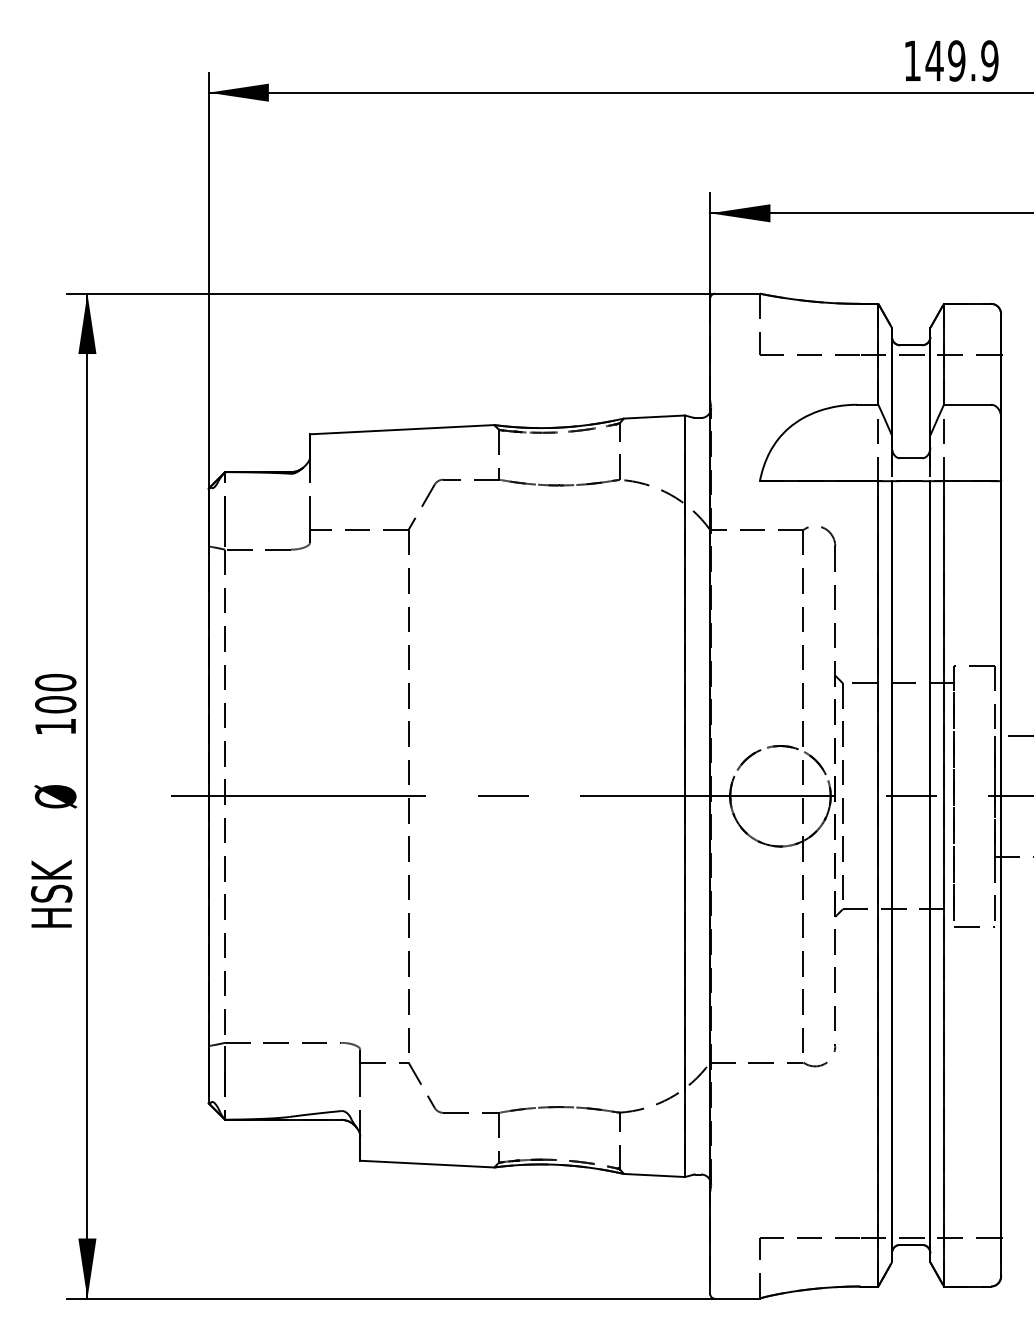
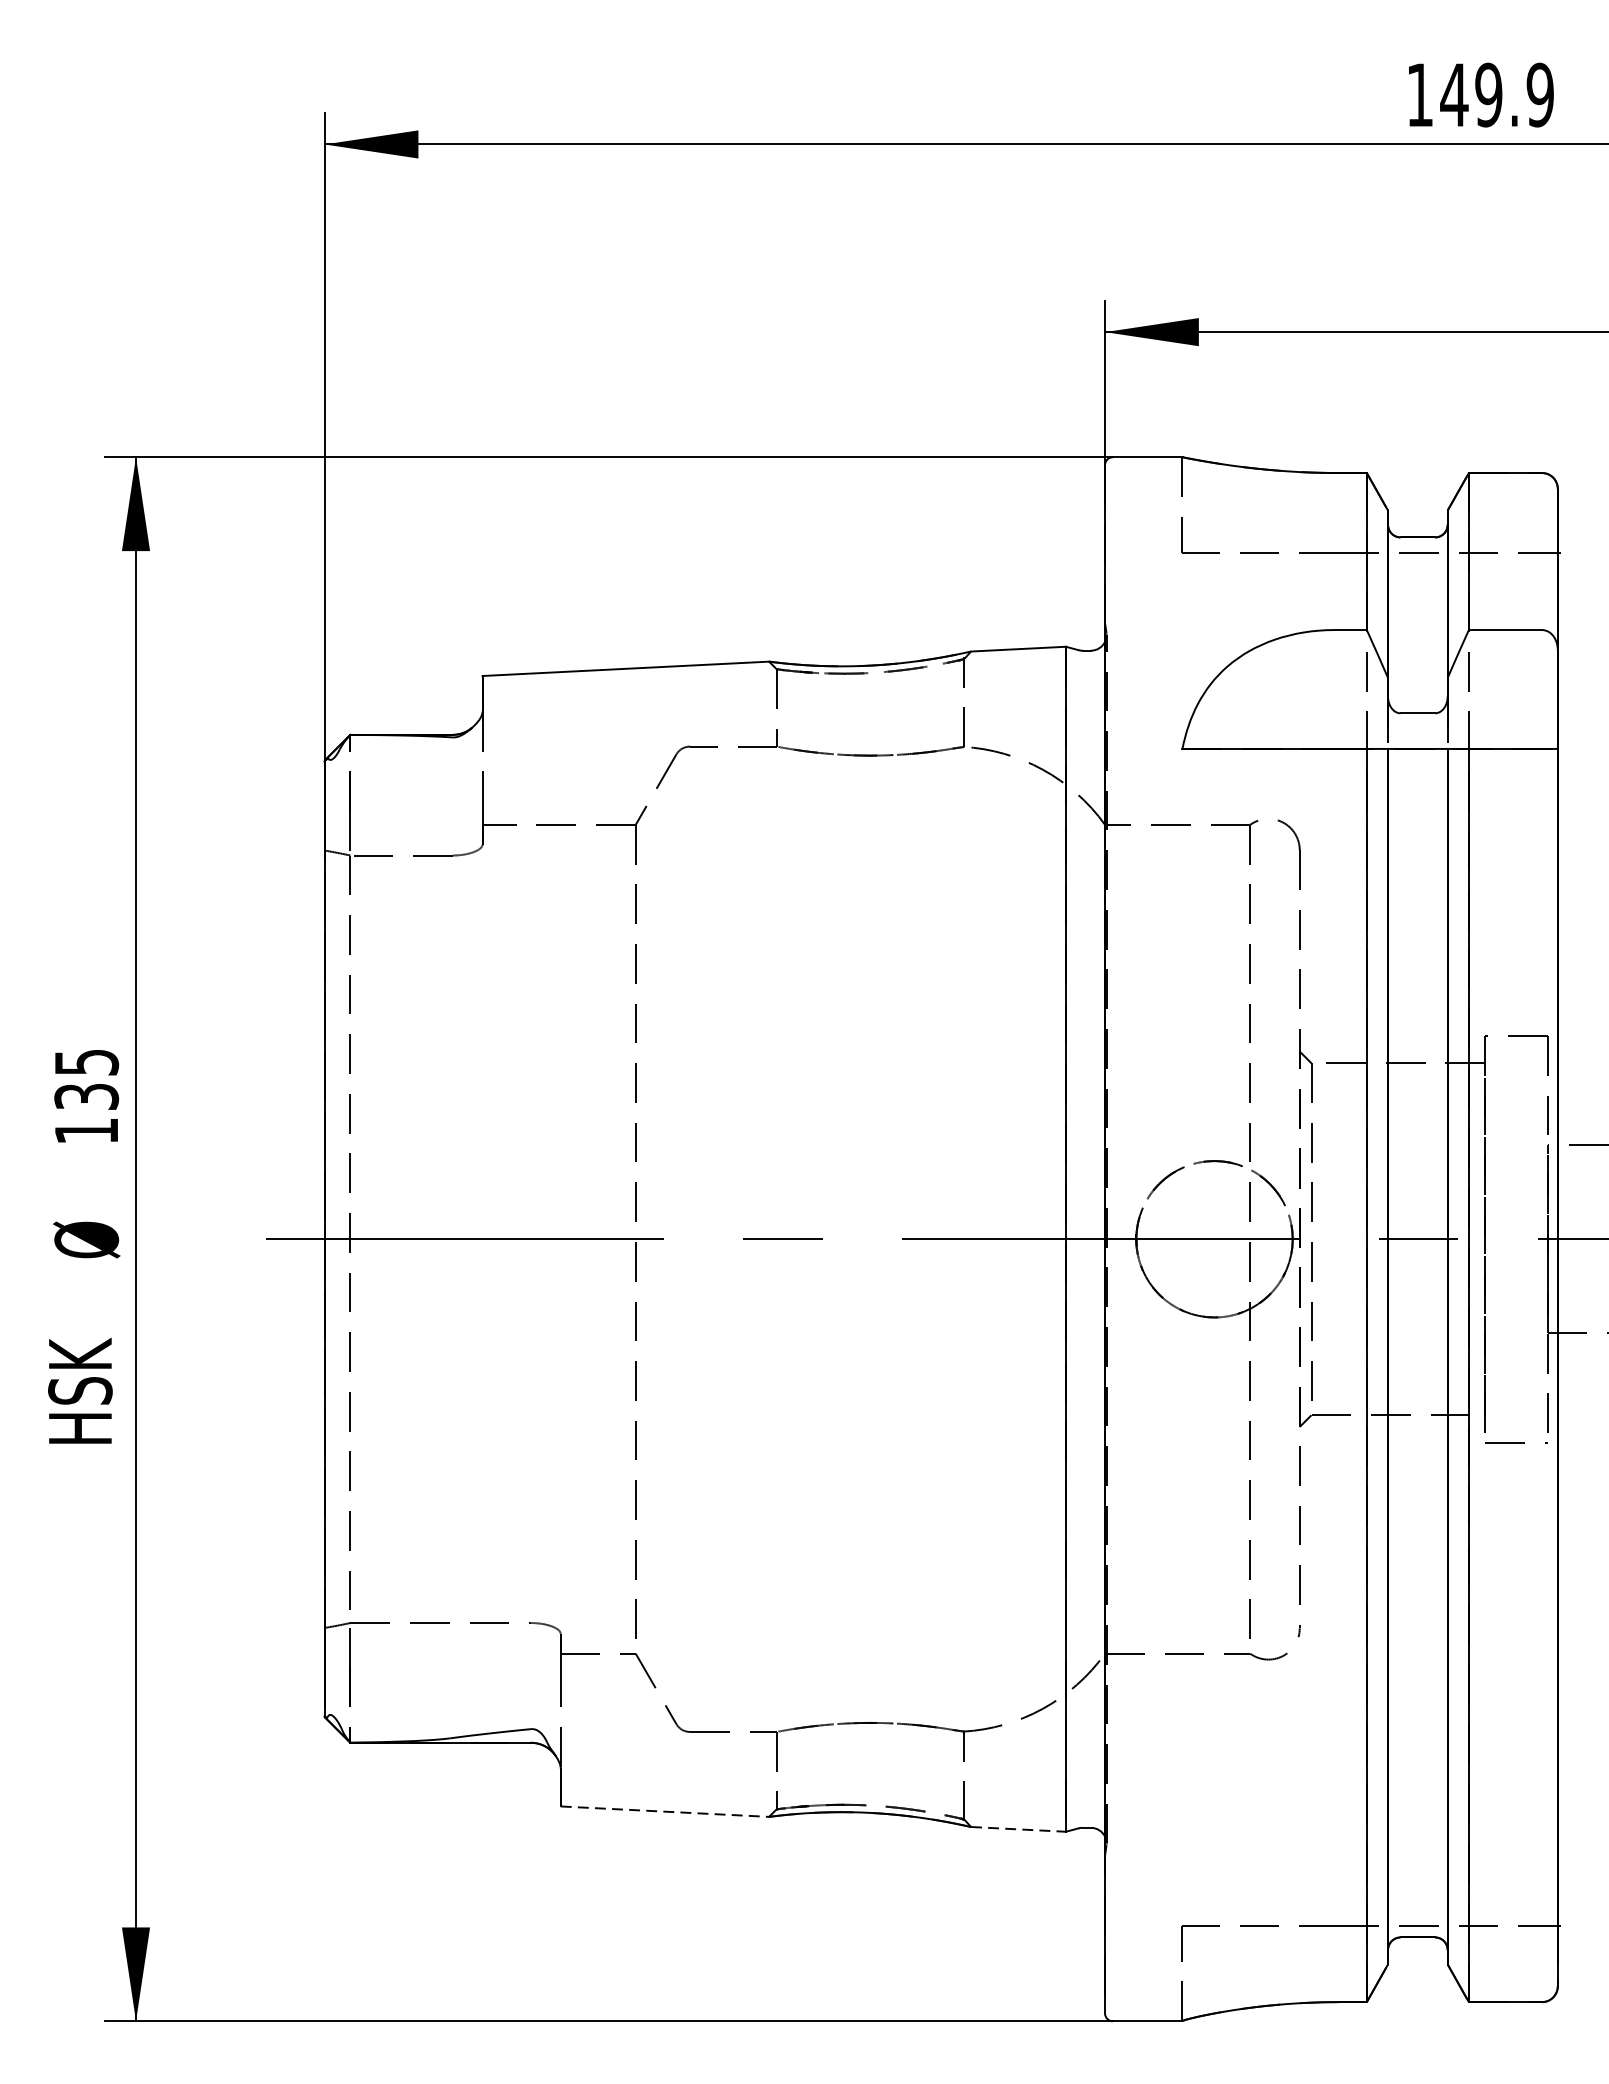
text: (55, 693) -> (86, 1079), 100 -> 135
line: (427, 1164) -> (665, 1812), solid -> dashed
line: (654, 1175) -> (1018, 1829), solid -> dashed

